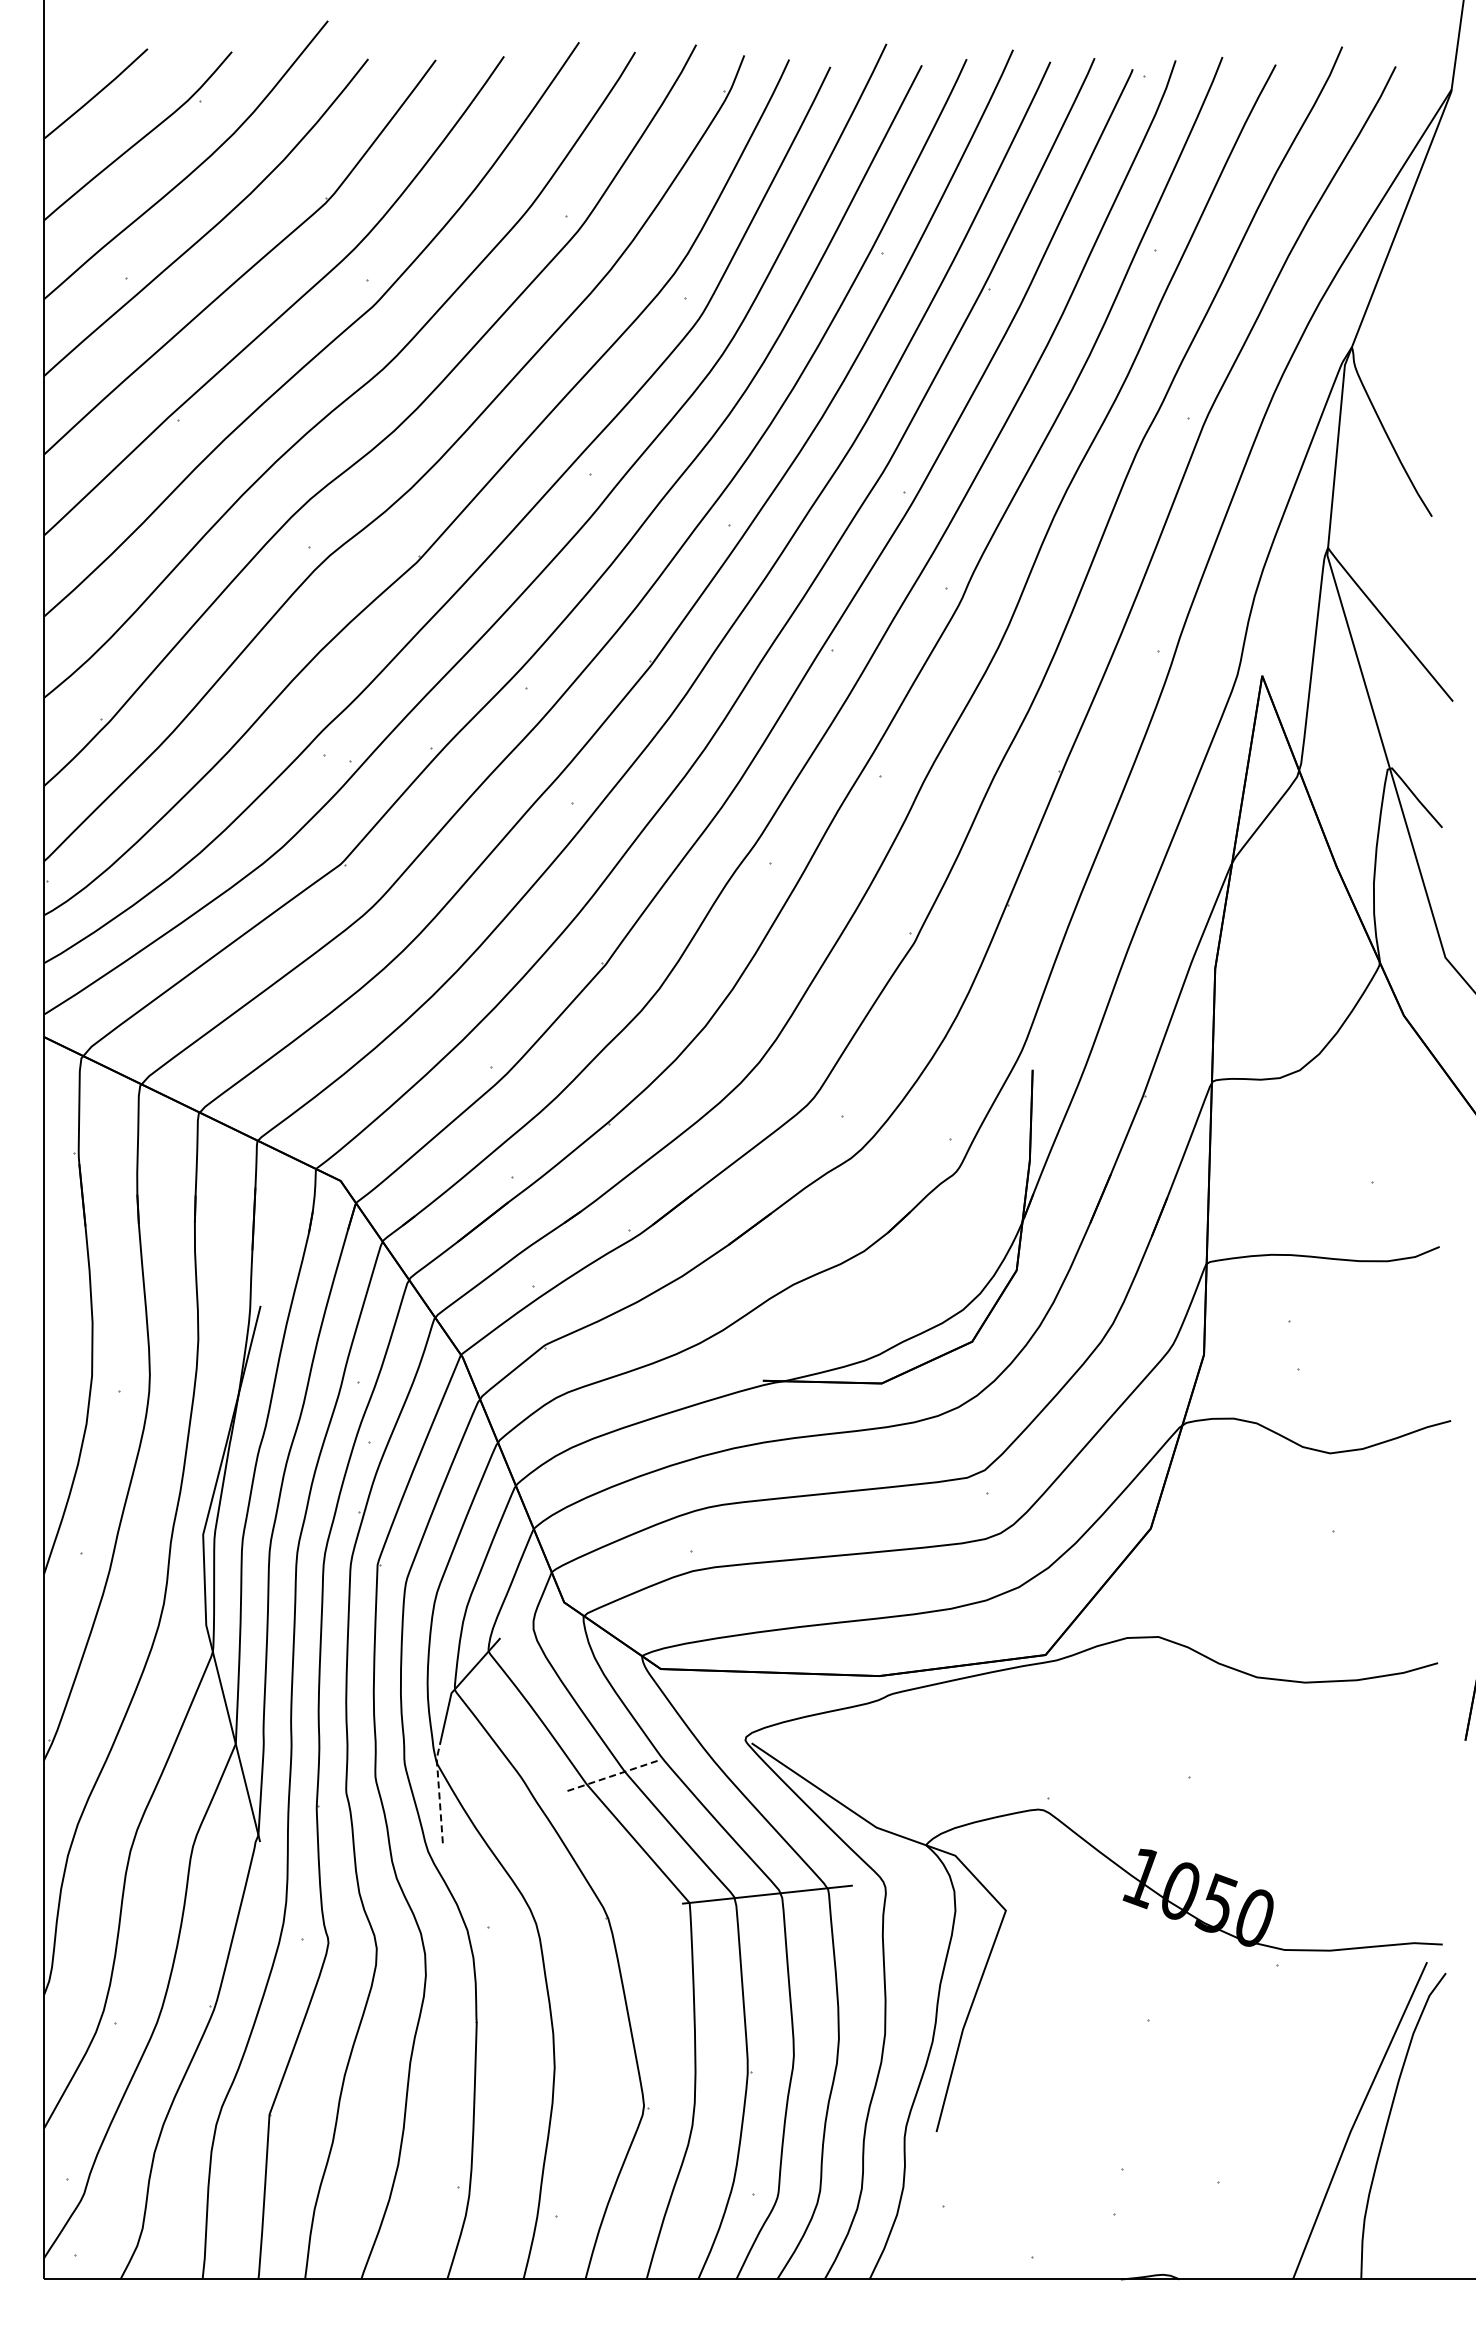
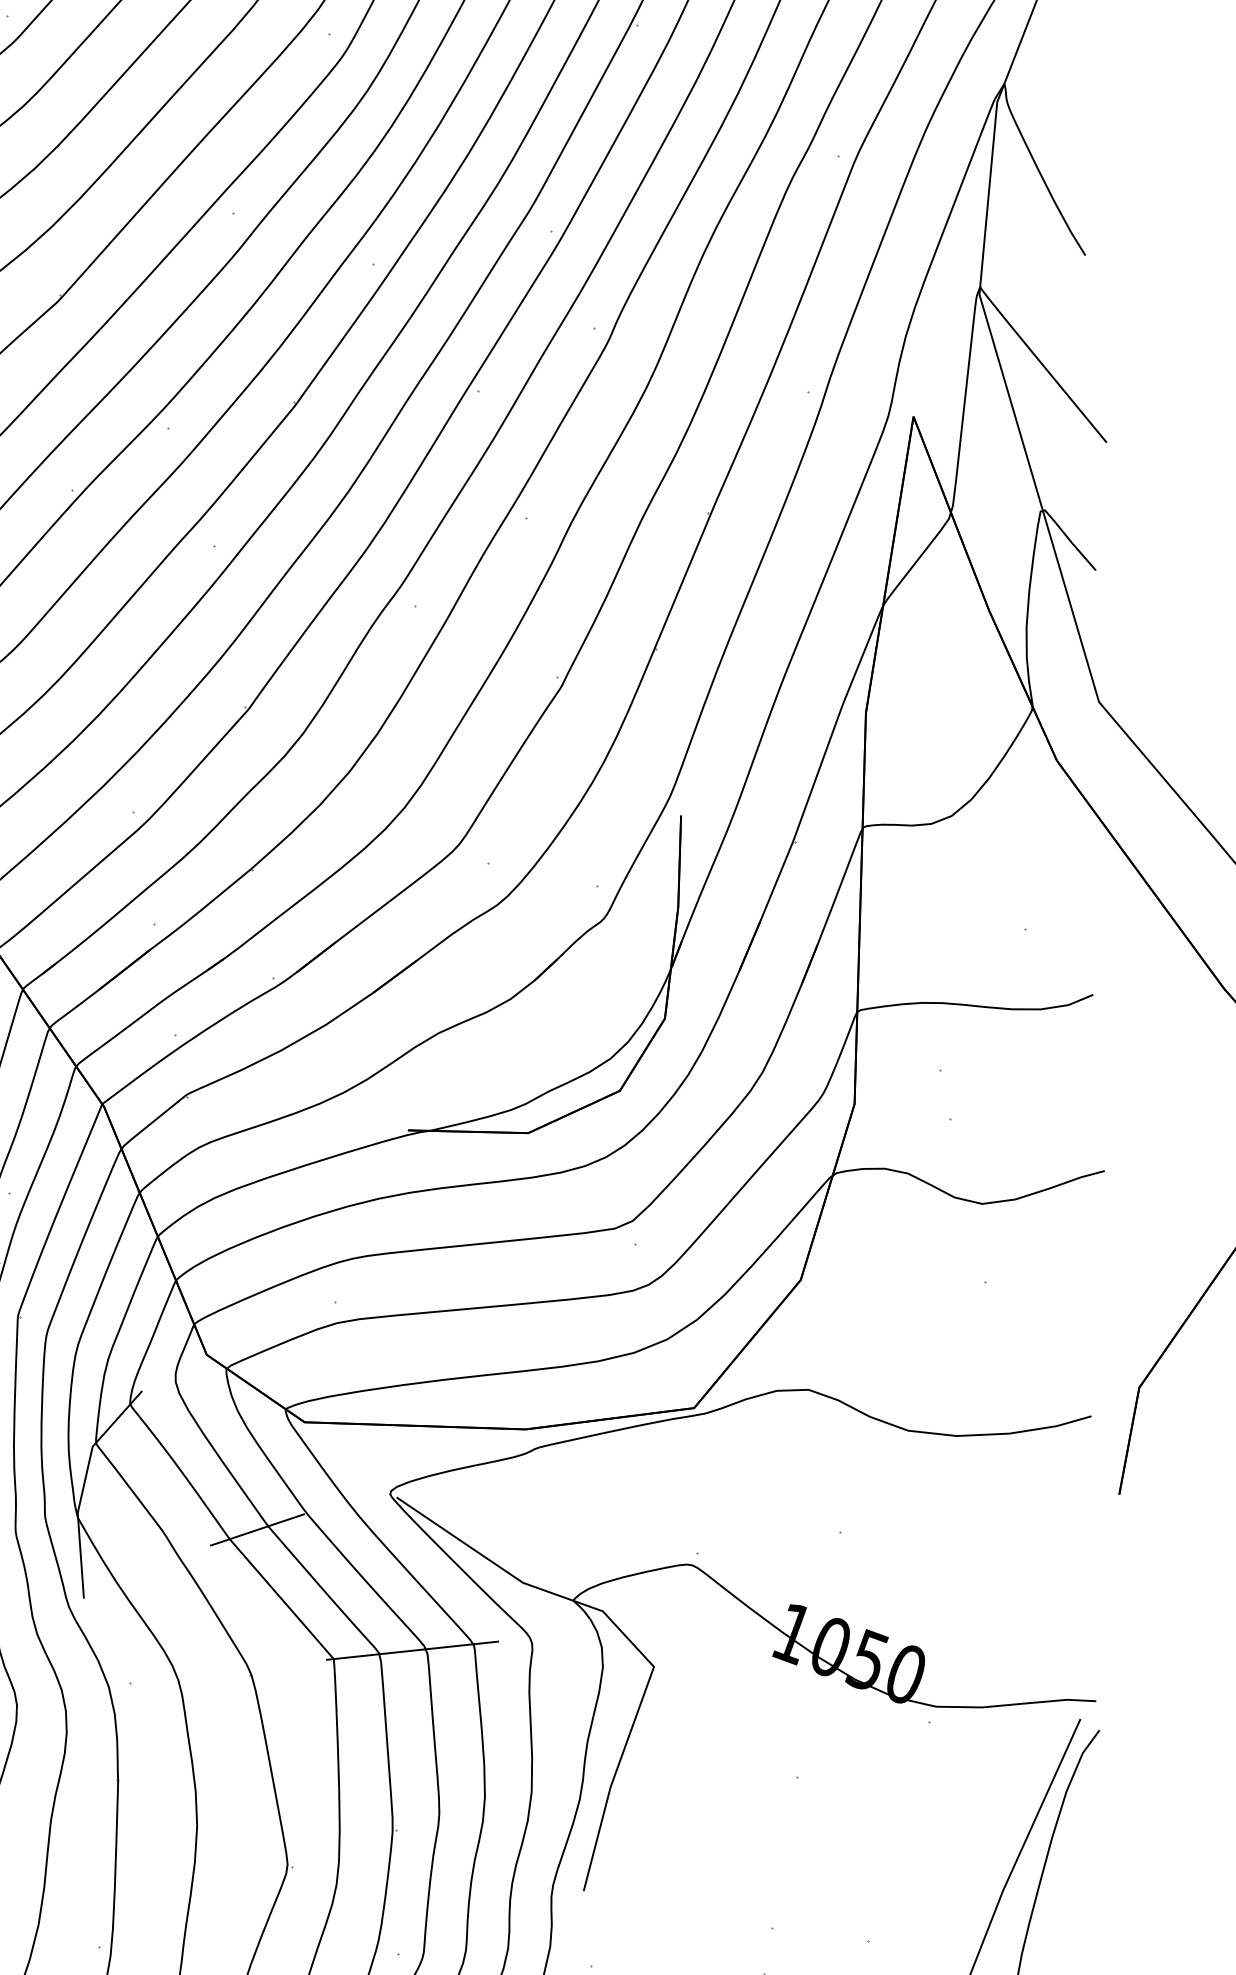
line: (614, 1775) -> (257, 1530), dashed -> solid
line: (439, 1790) -> (80, 1545), dashed -> solid

